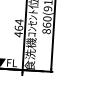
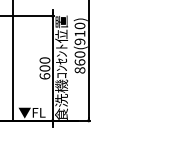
text: (18, 28) -> (44, 68), 464 -> 600

